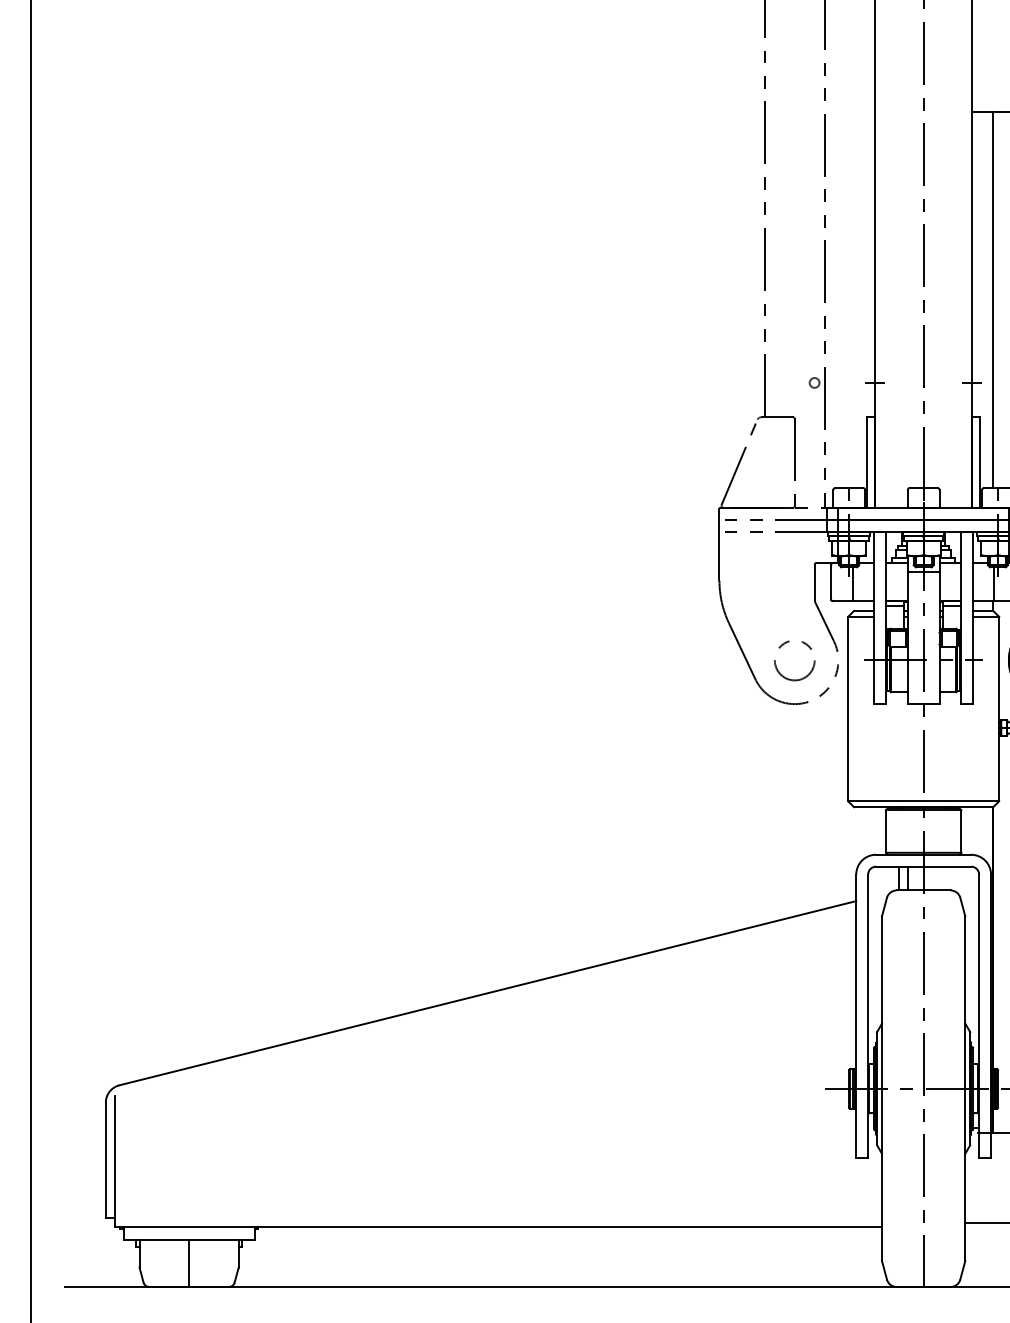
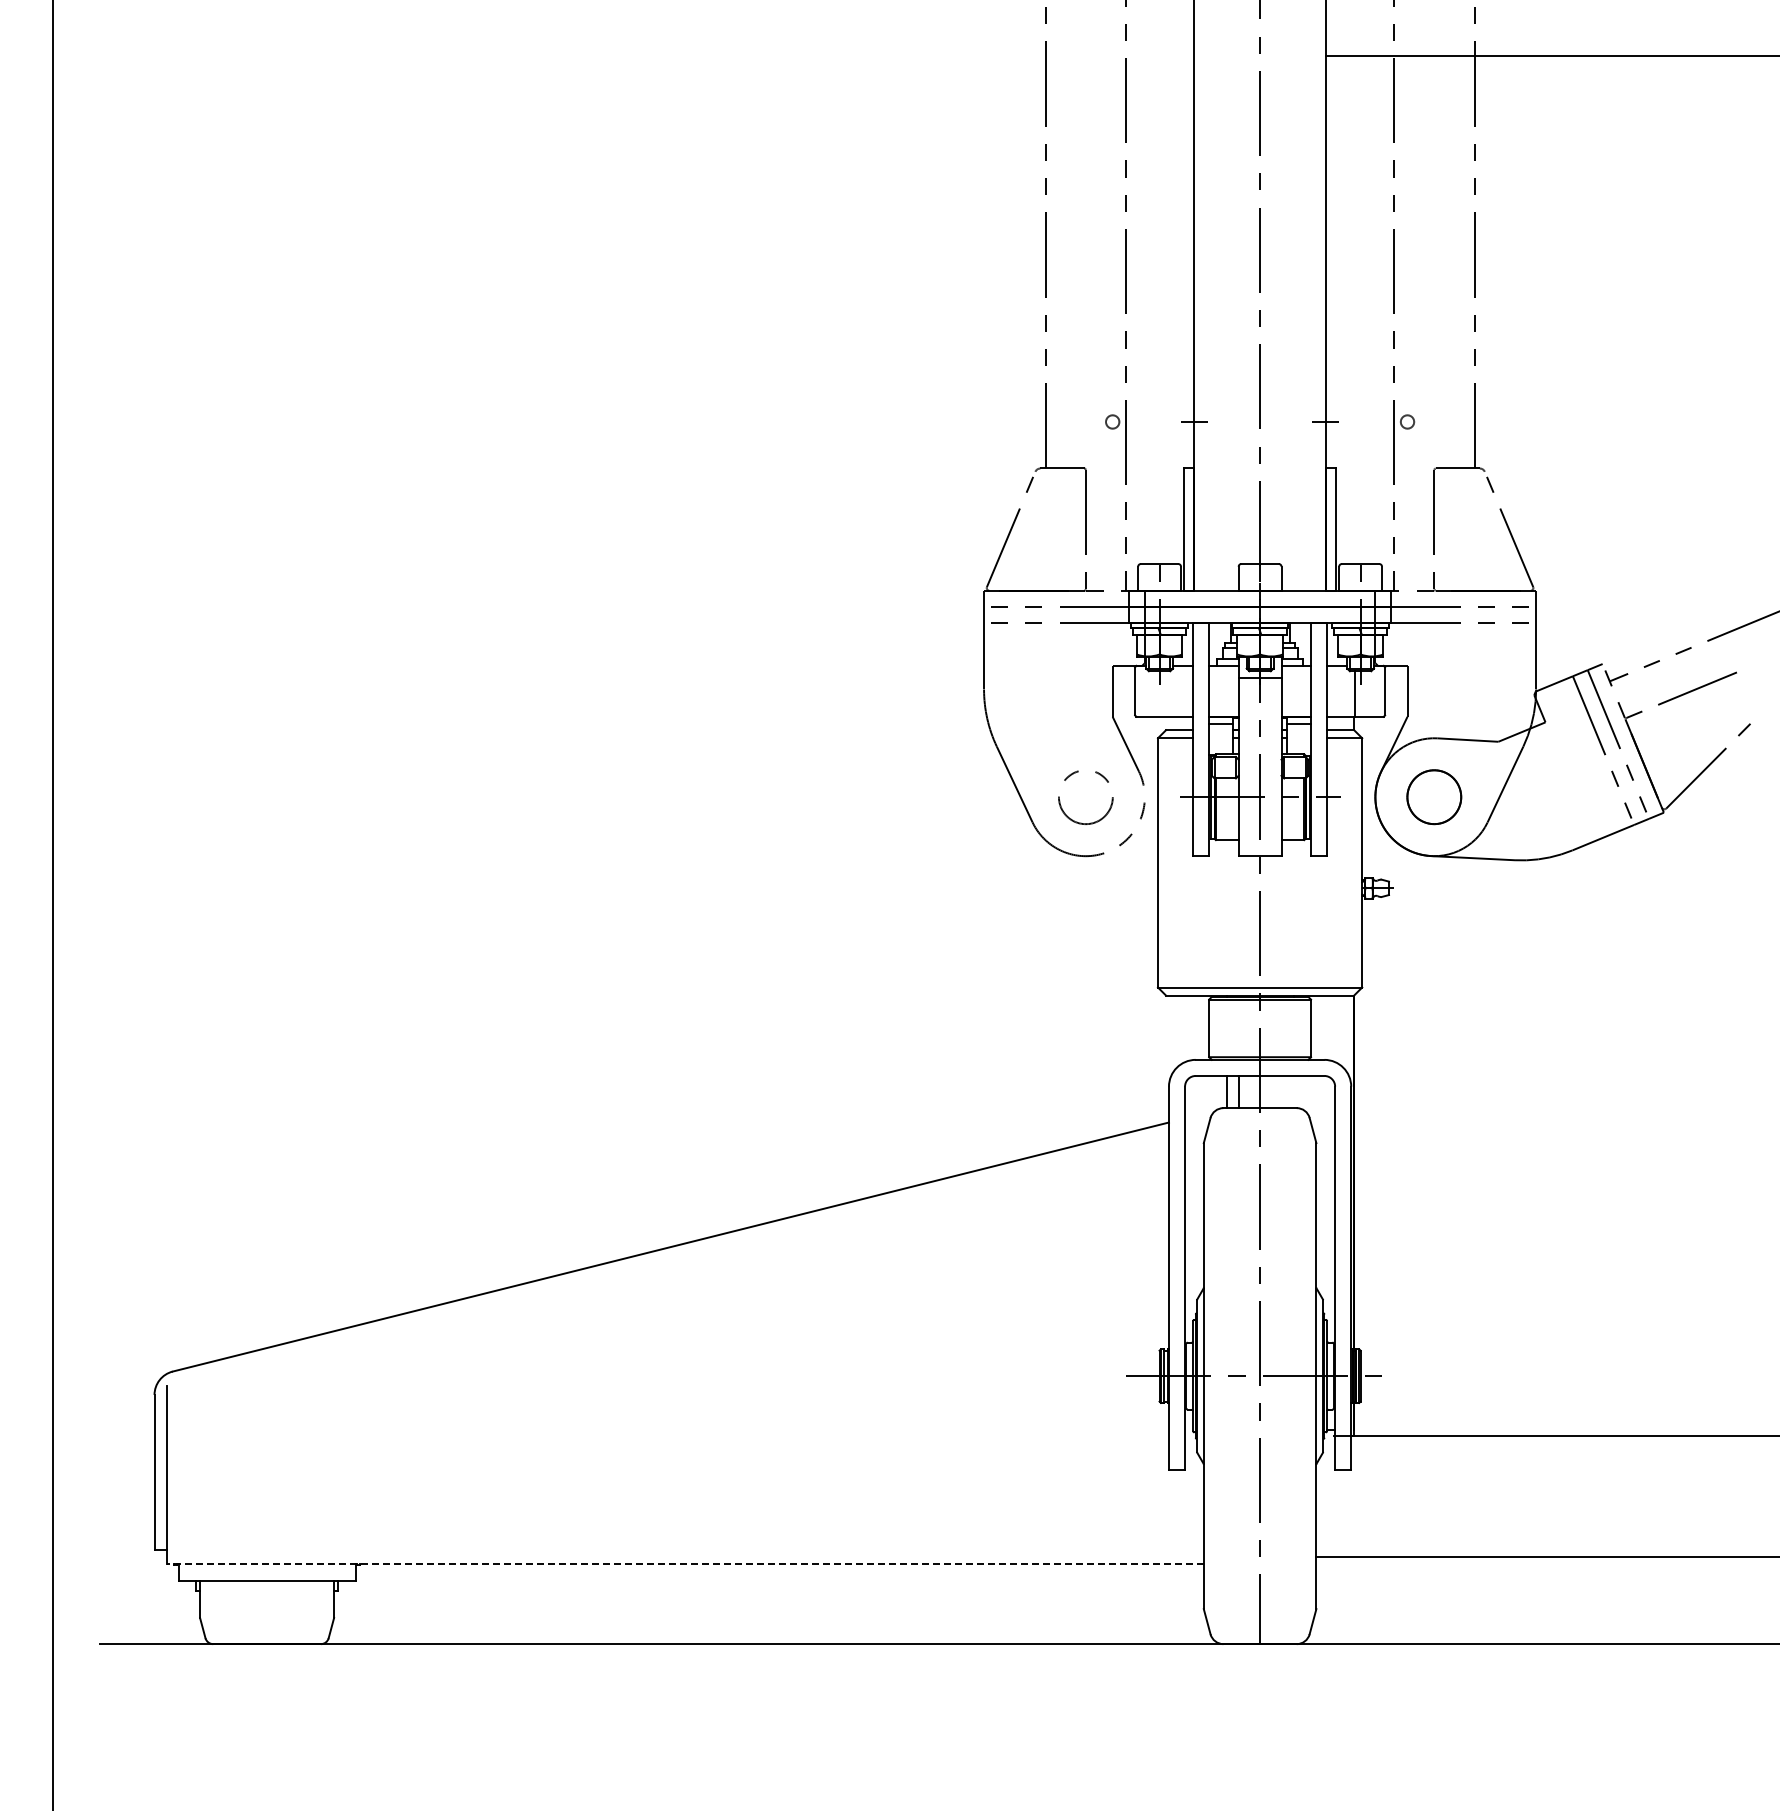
line: (992, 300) -> (1353, 310), removed
line: (852, 583) -> (1164, 693), removed
line: (498, 1227) -> (685, 1563), solid -> dashed
line: (189, 1263) -> (267, 1612), removed

